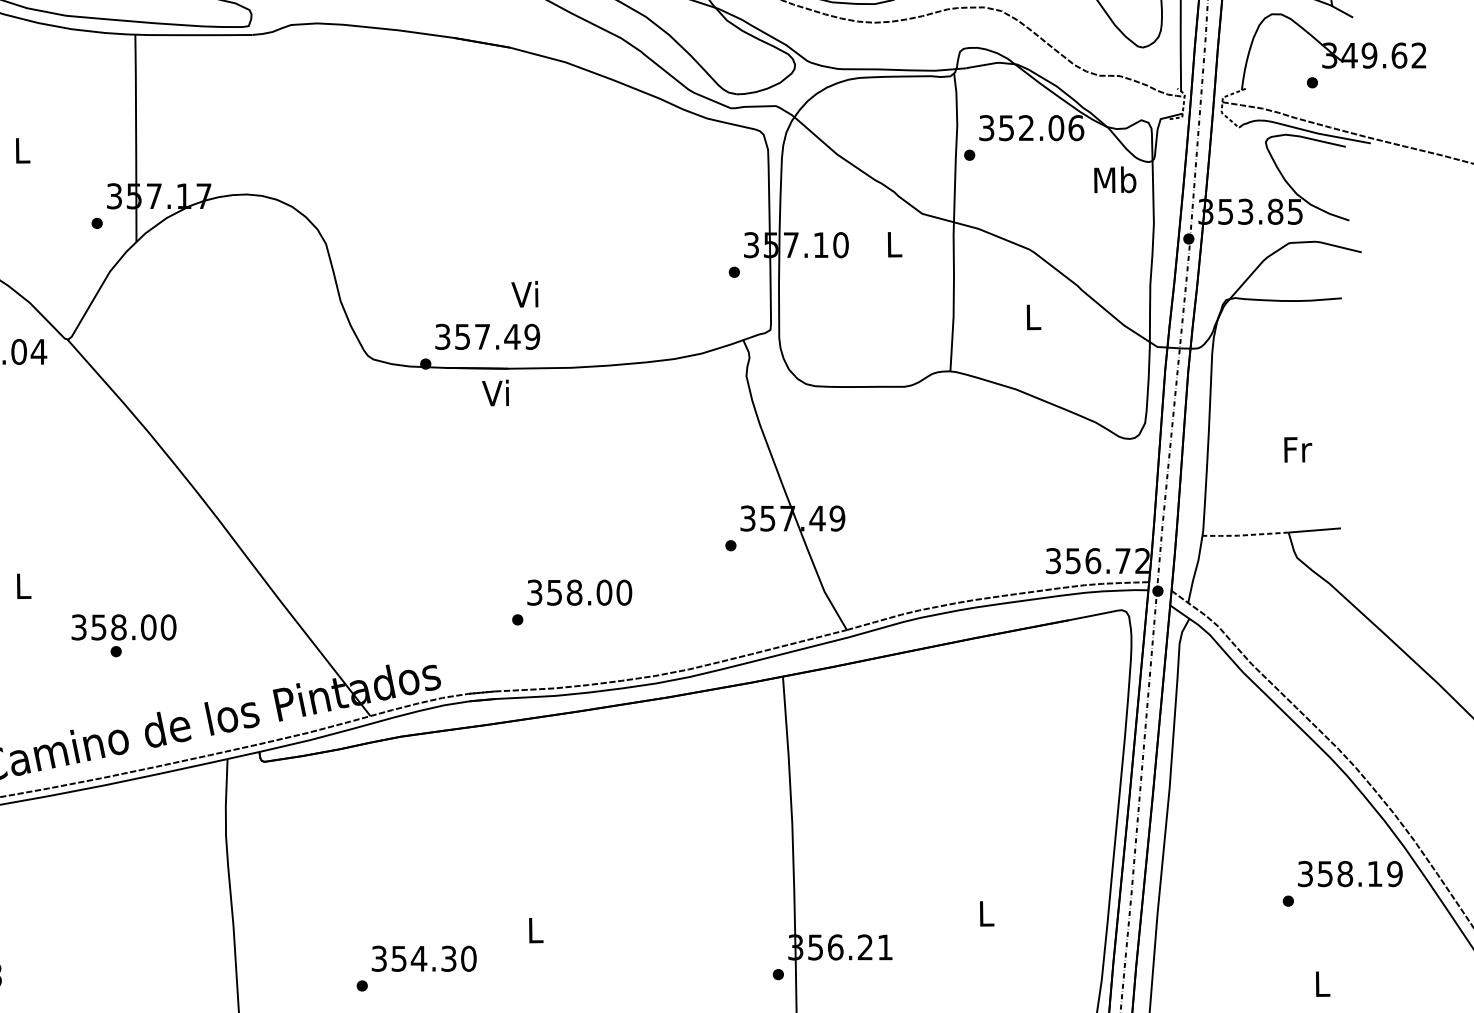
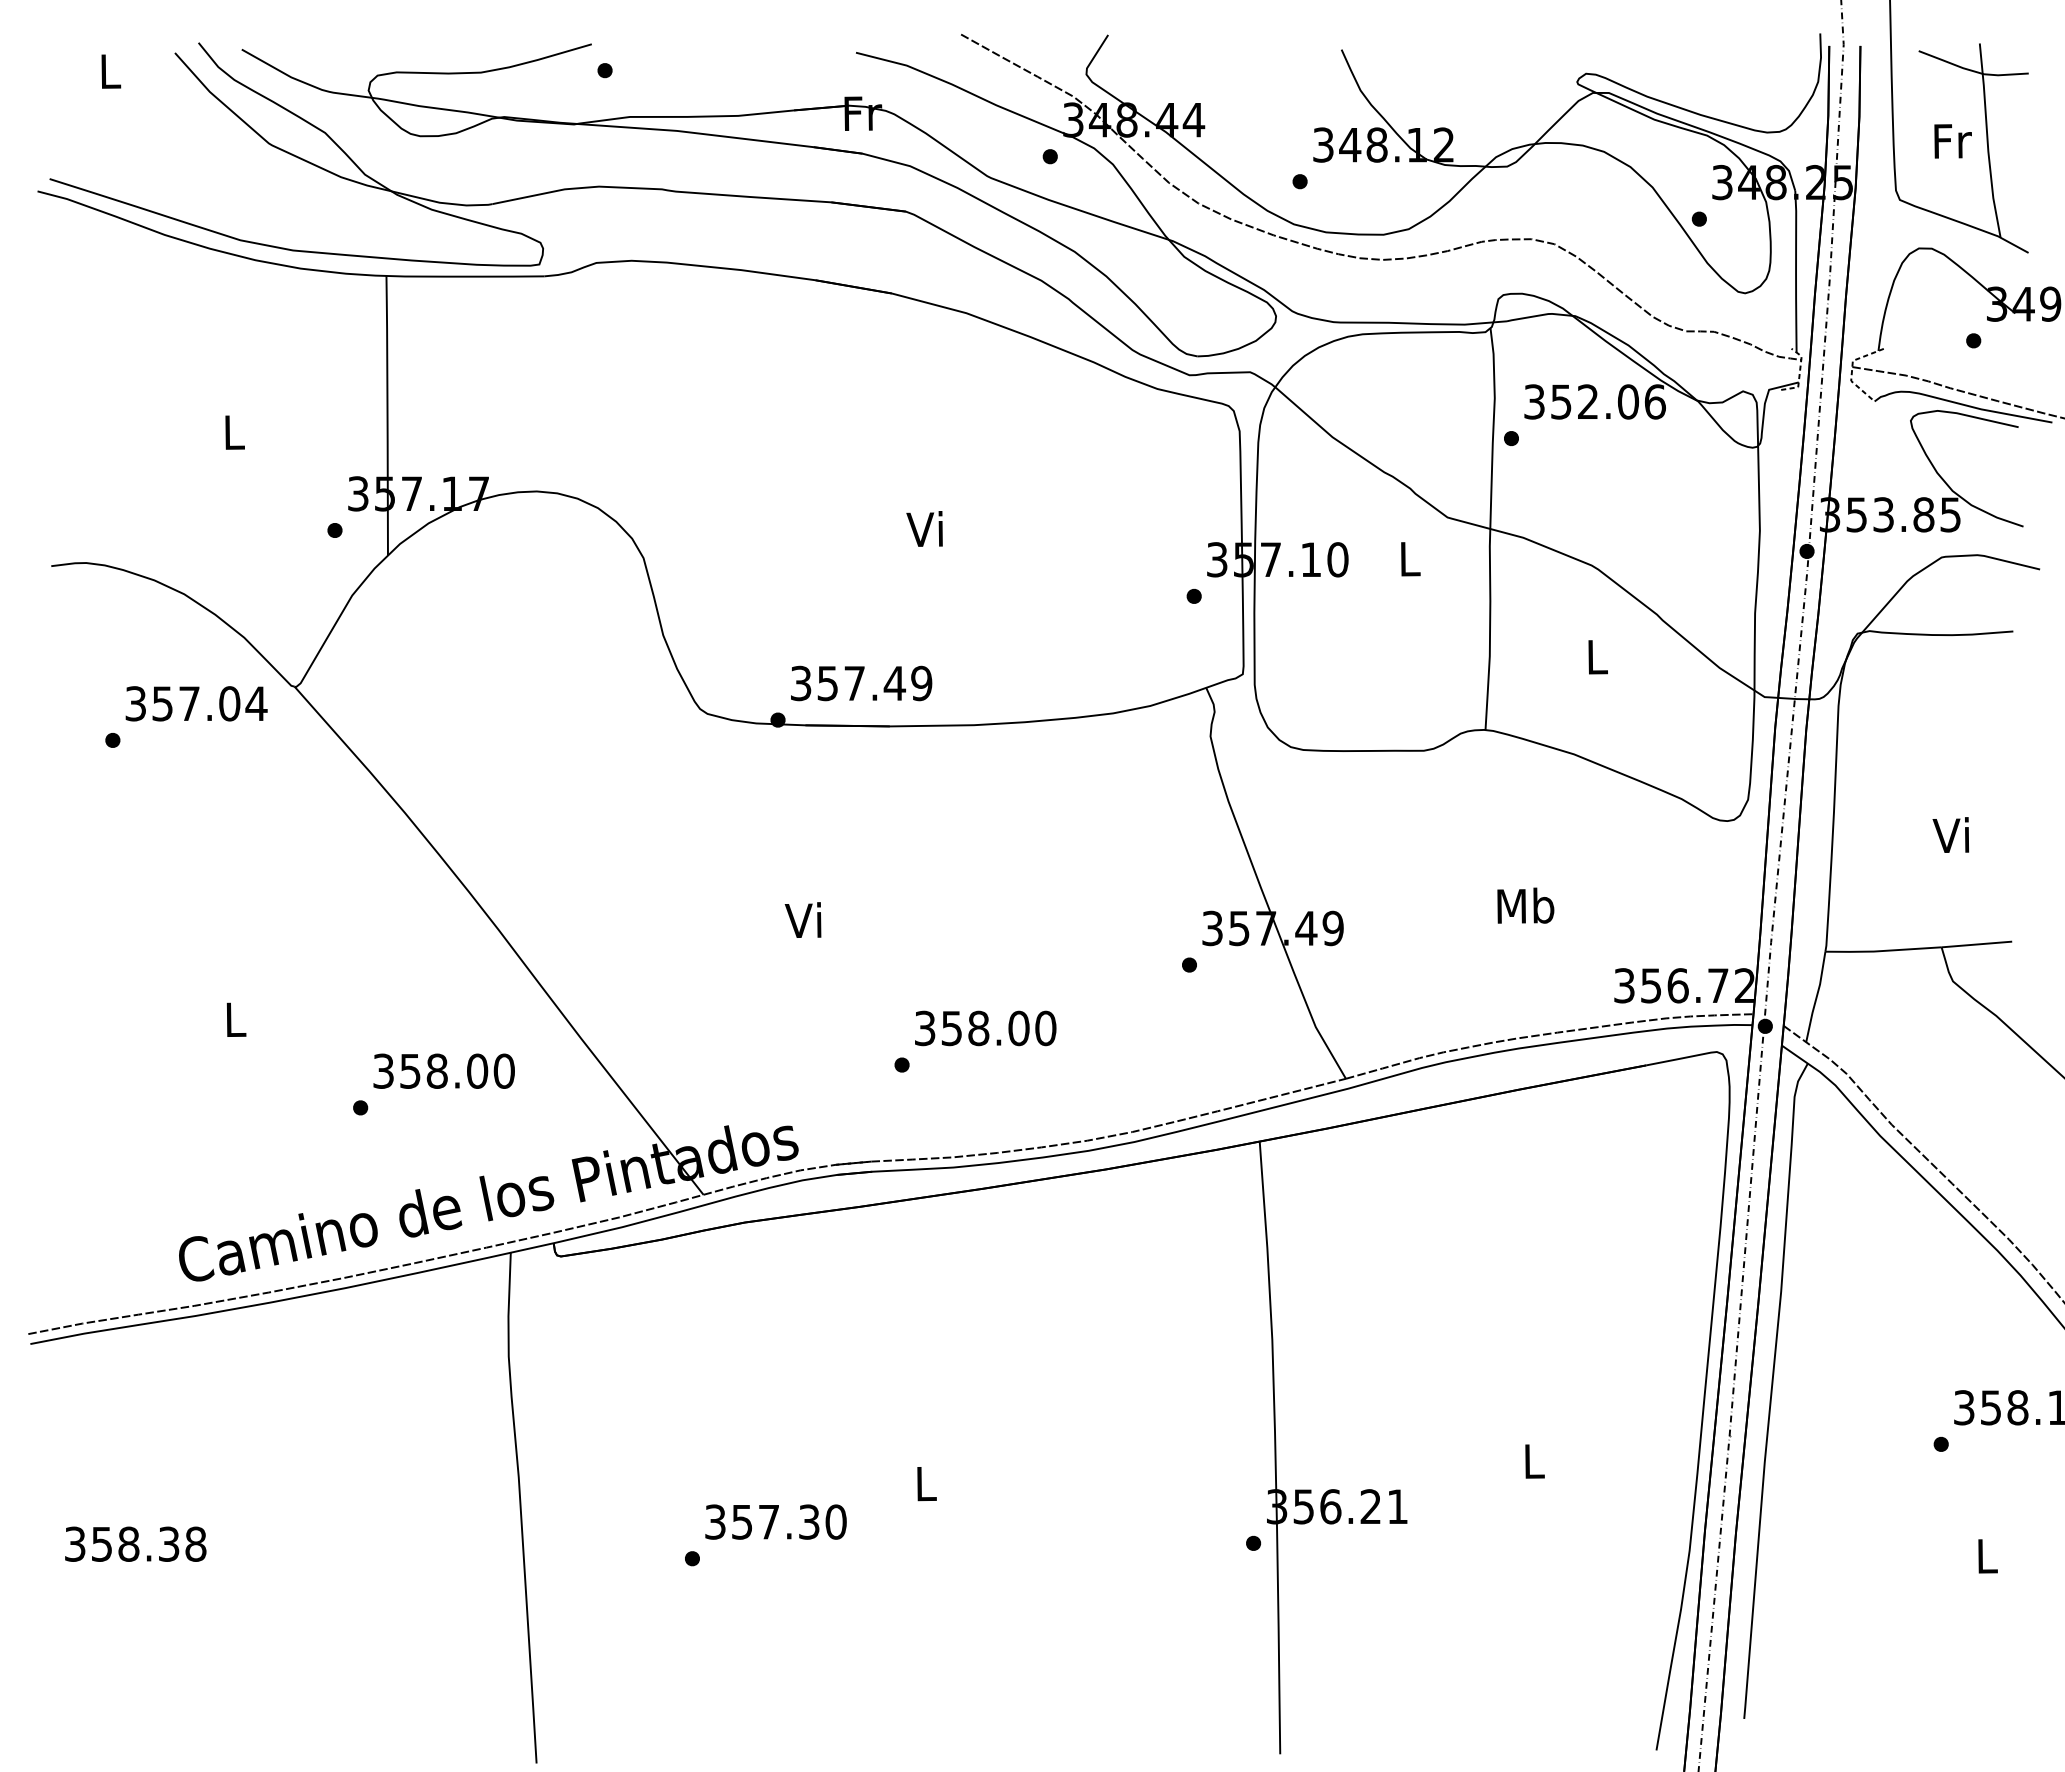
text: (1115, 179) -> (1525, 905), moved
text: (524, 293) -> (924, 528), moved
text: (495, 392) -> (802, 919), moved
text: (1296, 448) -> (1952, 834), Fr -> Vi
line: (1244, 535) -> (1881, 951), dashed -> solid
text: (123, 626) -> (443, 1070), moved
text: (418, 959) -> (768, 1522), 354.30 -> 357.30

